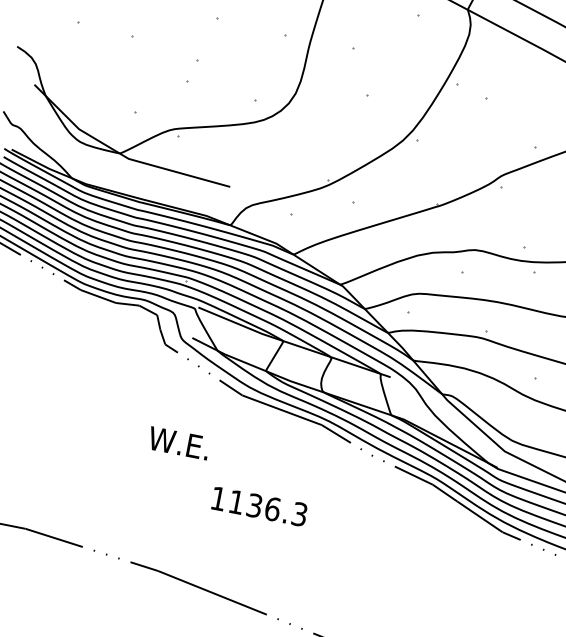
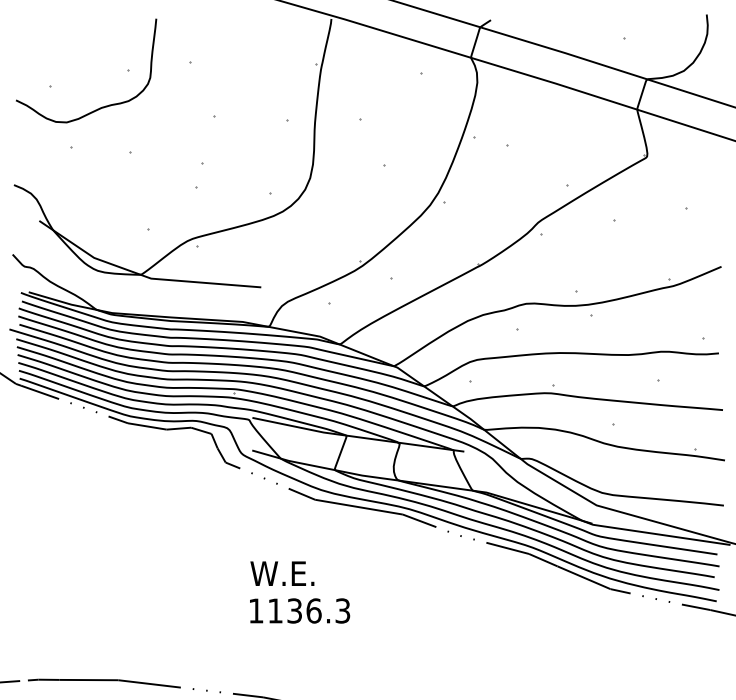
text: (179, 443) -> (282, 573), moved
text: (260, 506) -> (300, 610), moved

